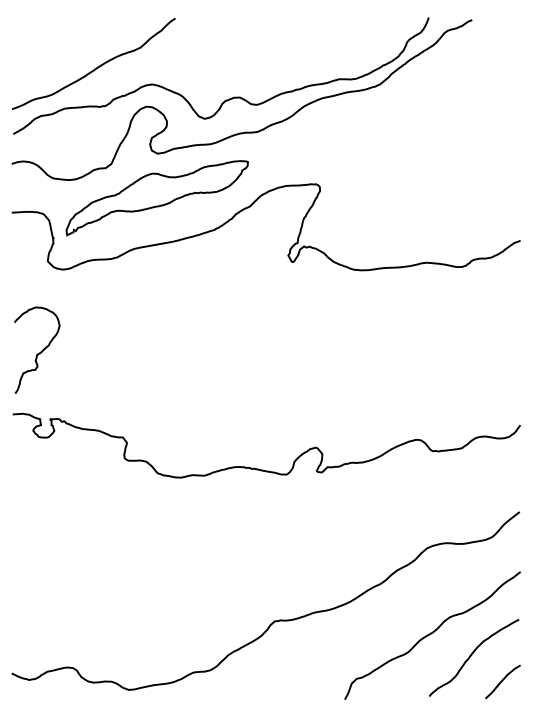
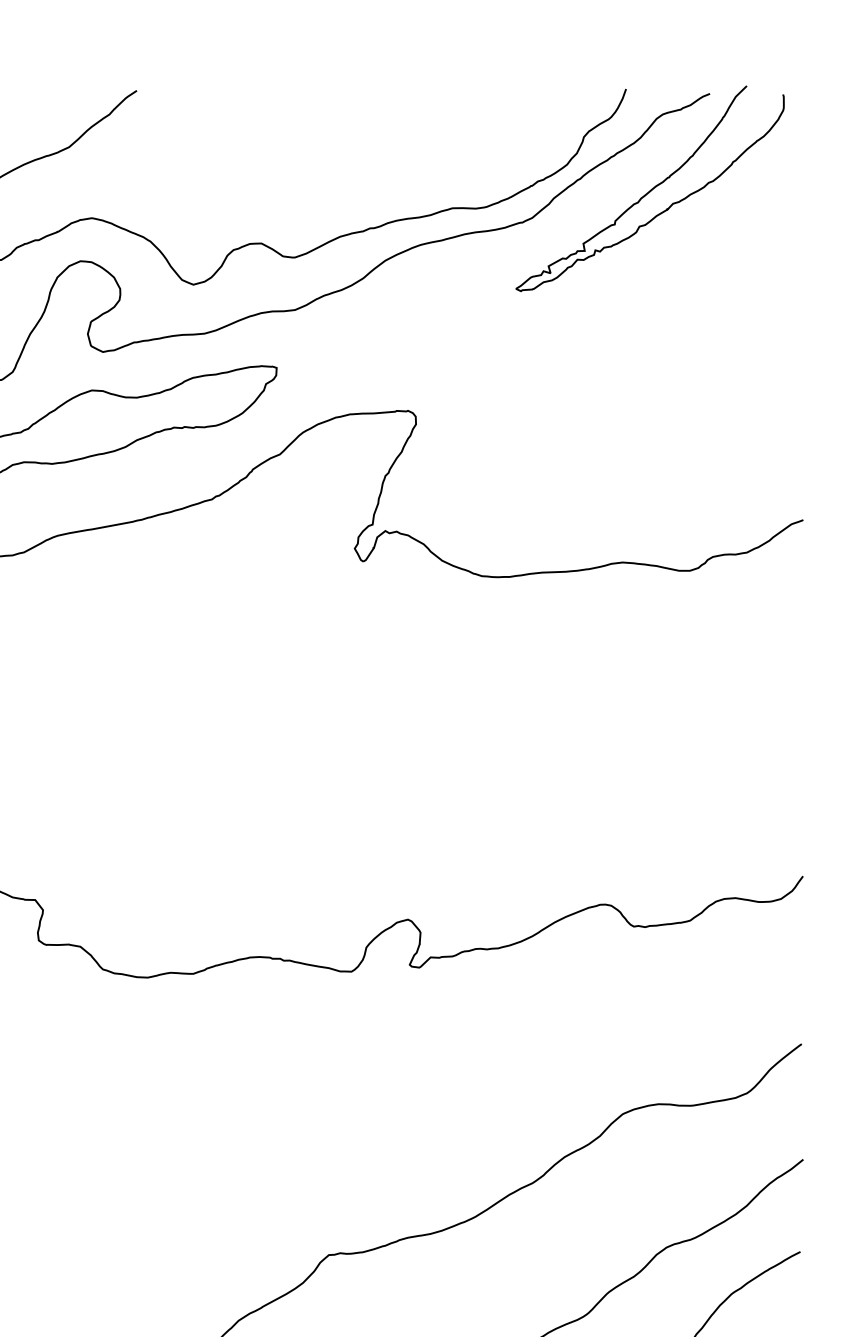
curve: (441, 69) -> (650, 189), added

